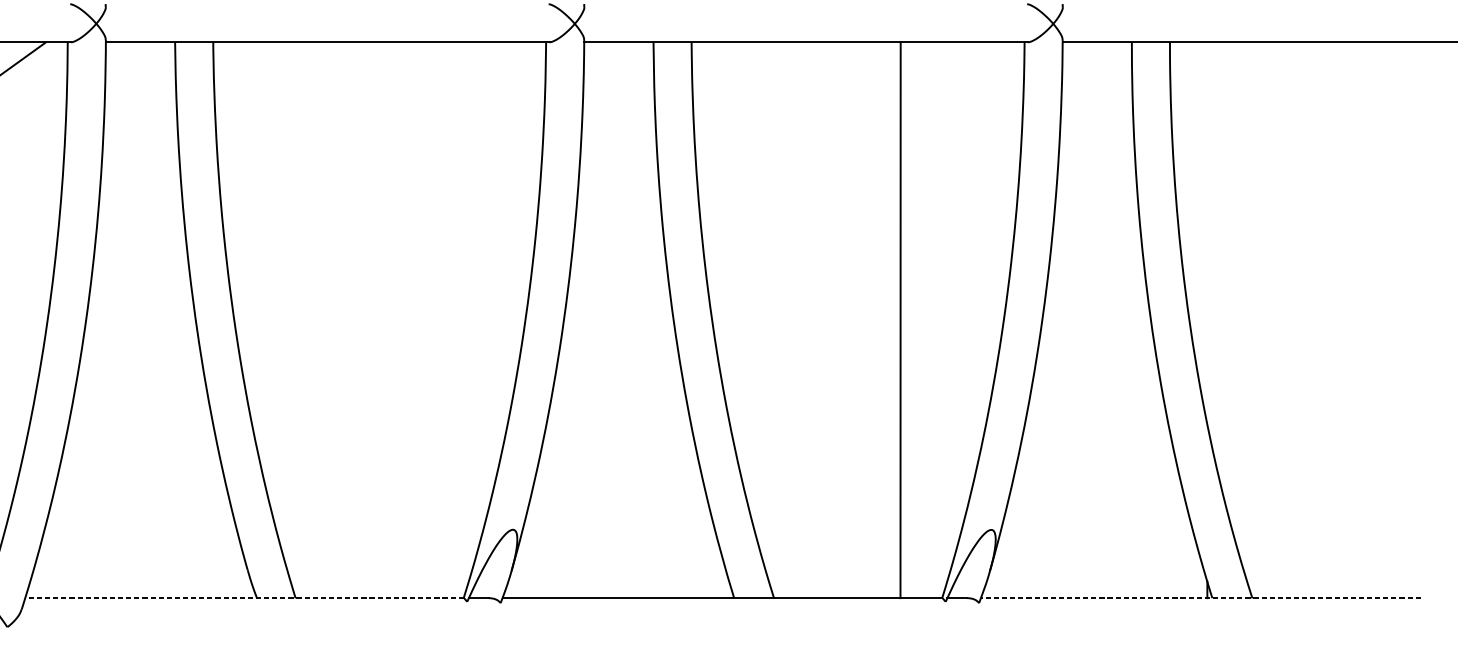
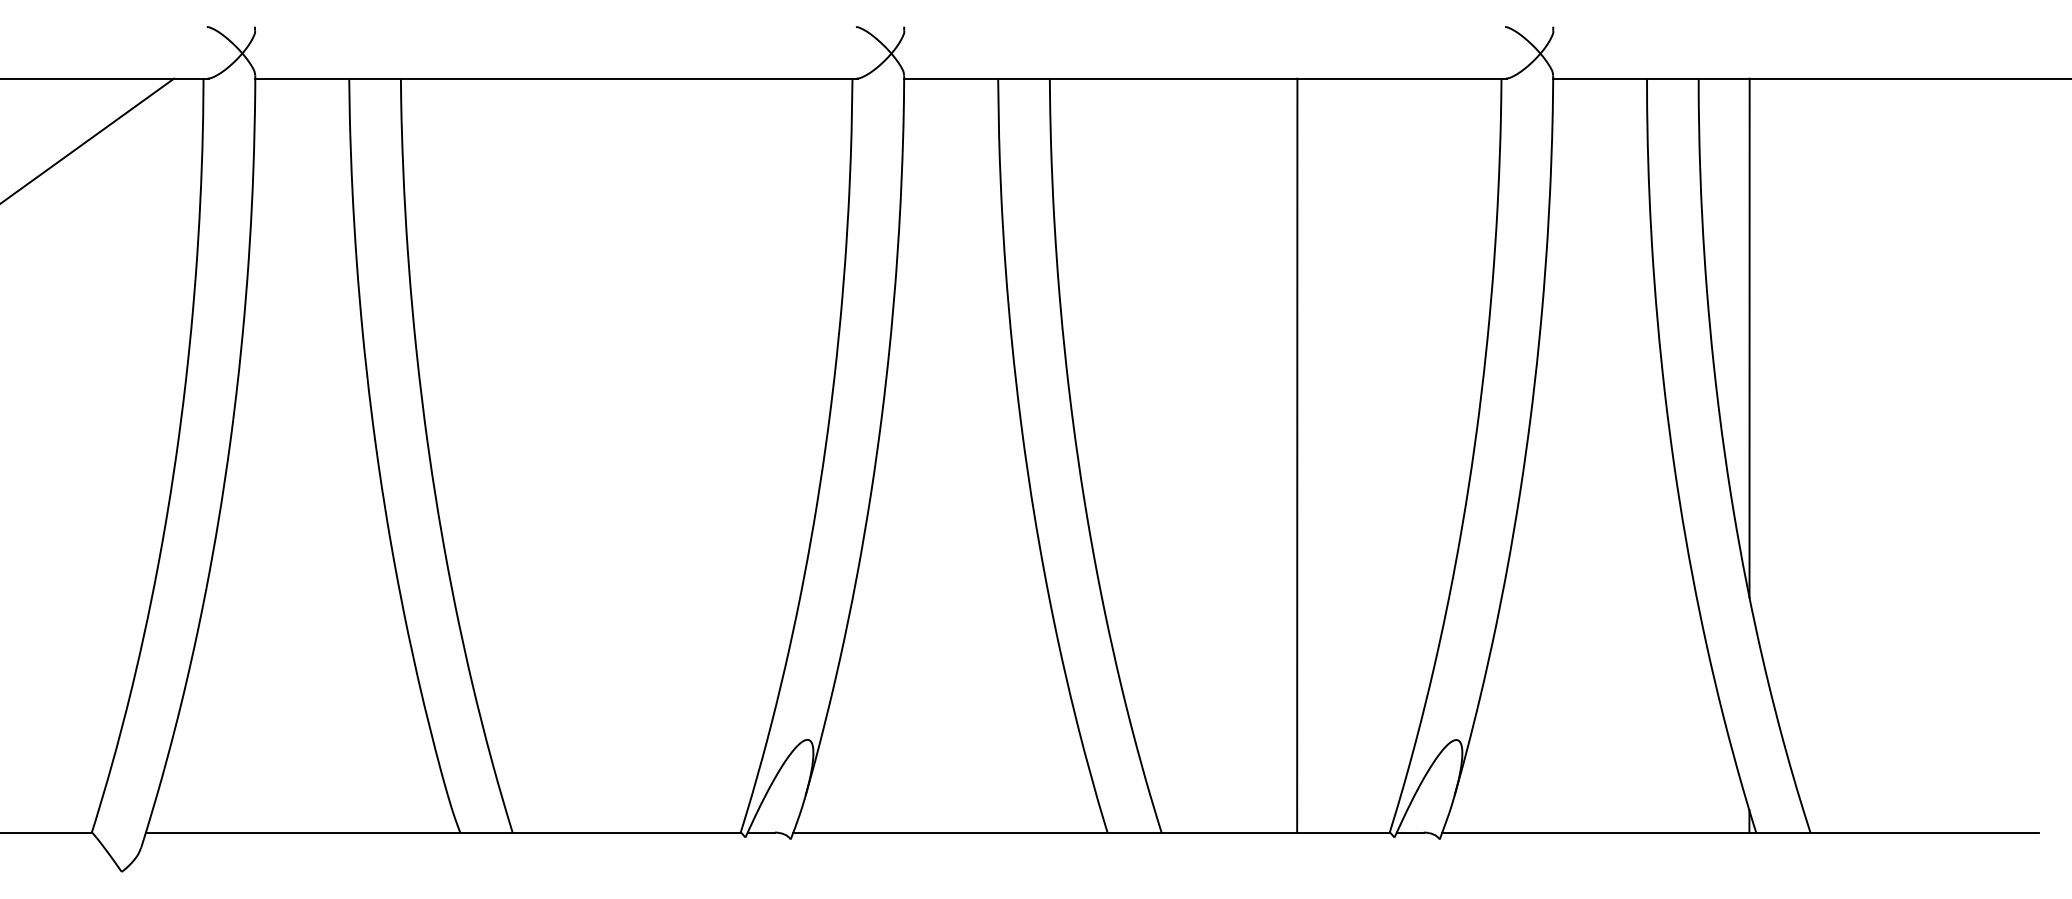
line: (1207, 233) -> (1749, 337), added
line: (900, 320) -> (1297, 455), moved
line: (243, 598) -> (442, 832), dashed -> solid
line: (1200, 598) -> (1740, 832), dashed -> solid

